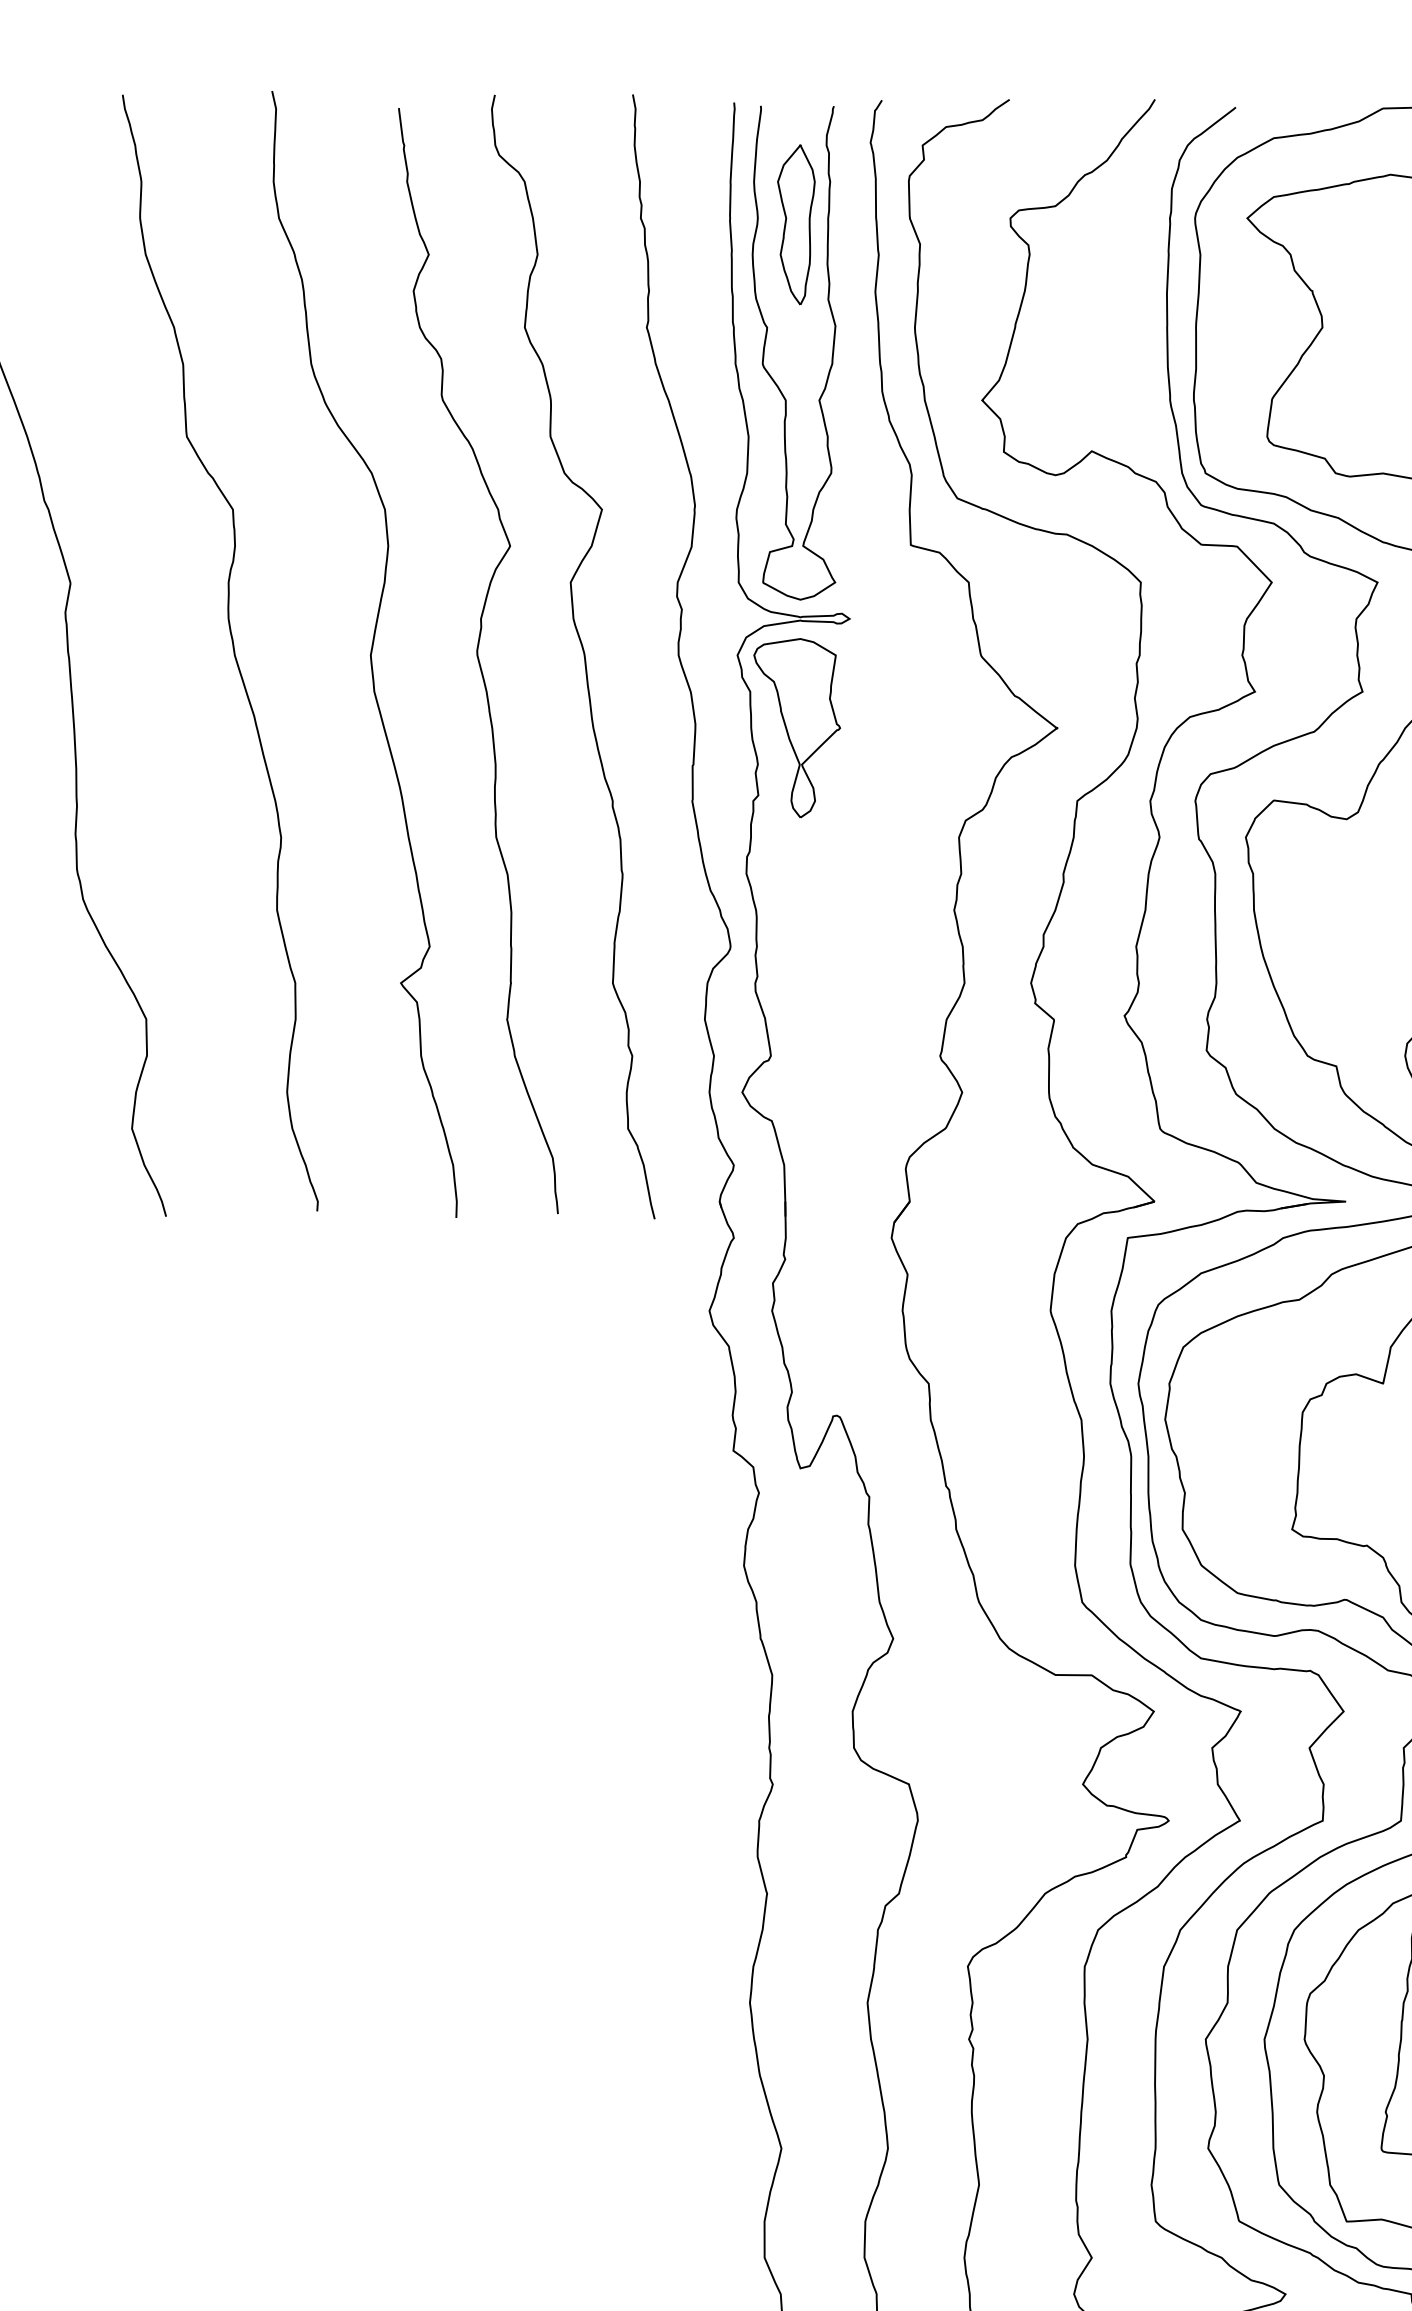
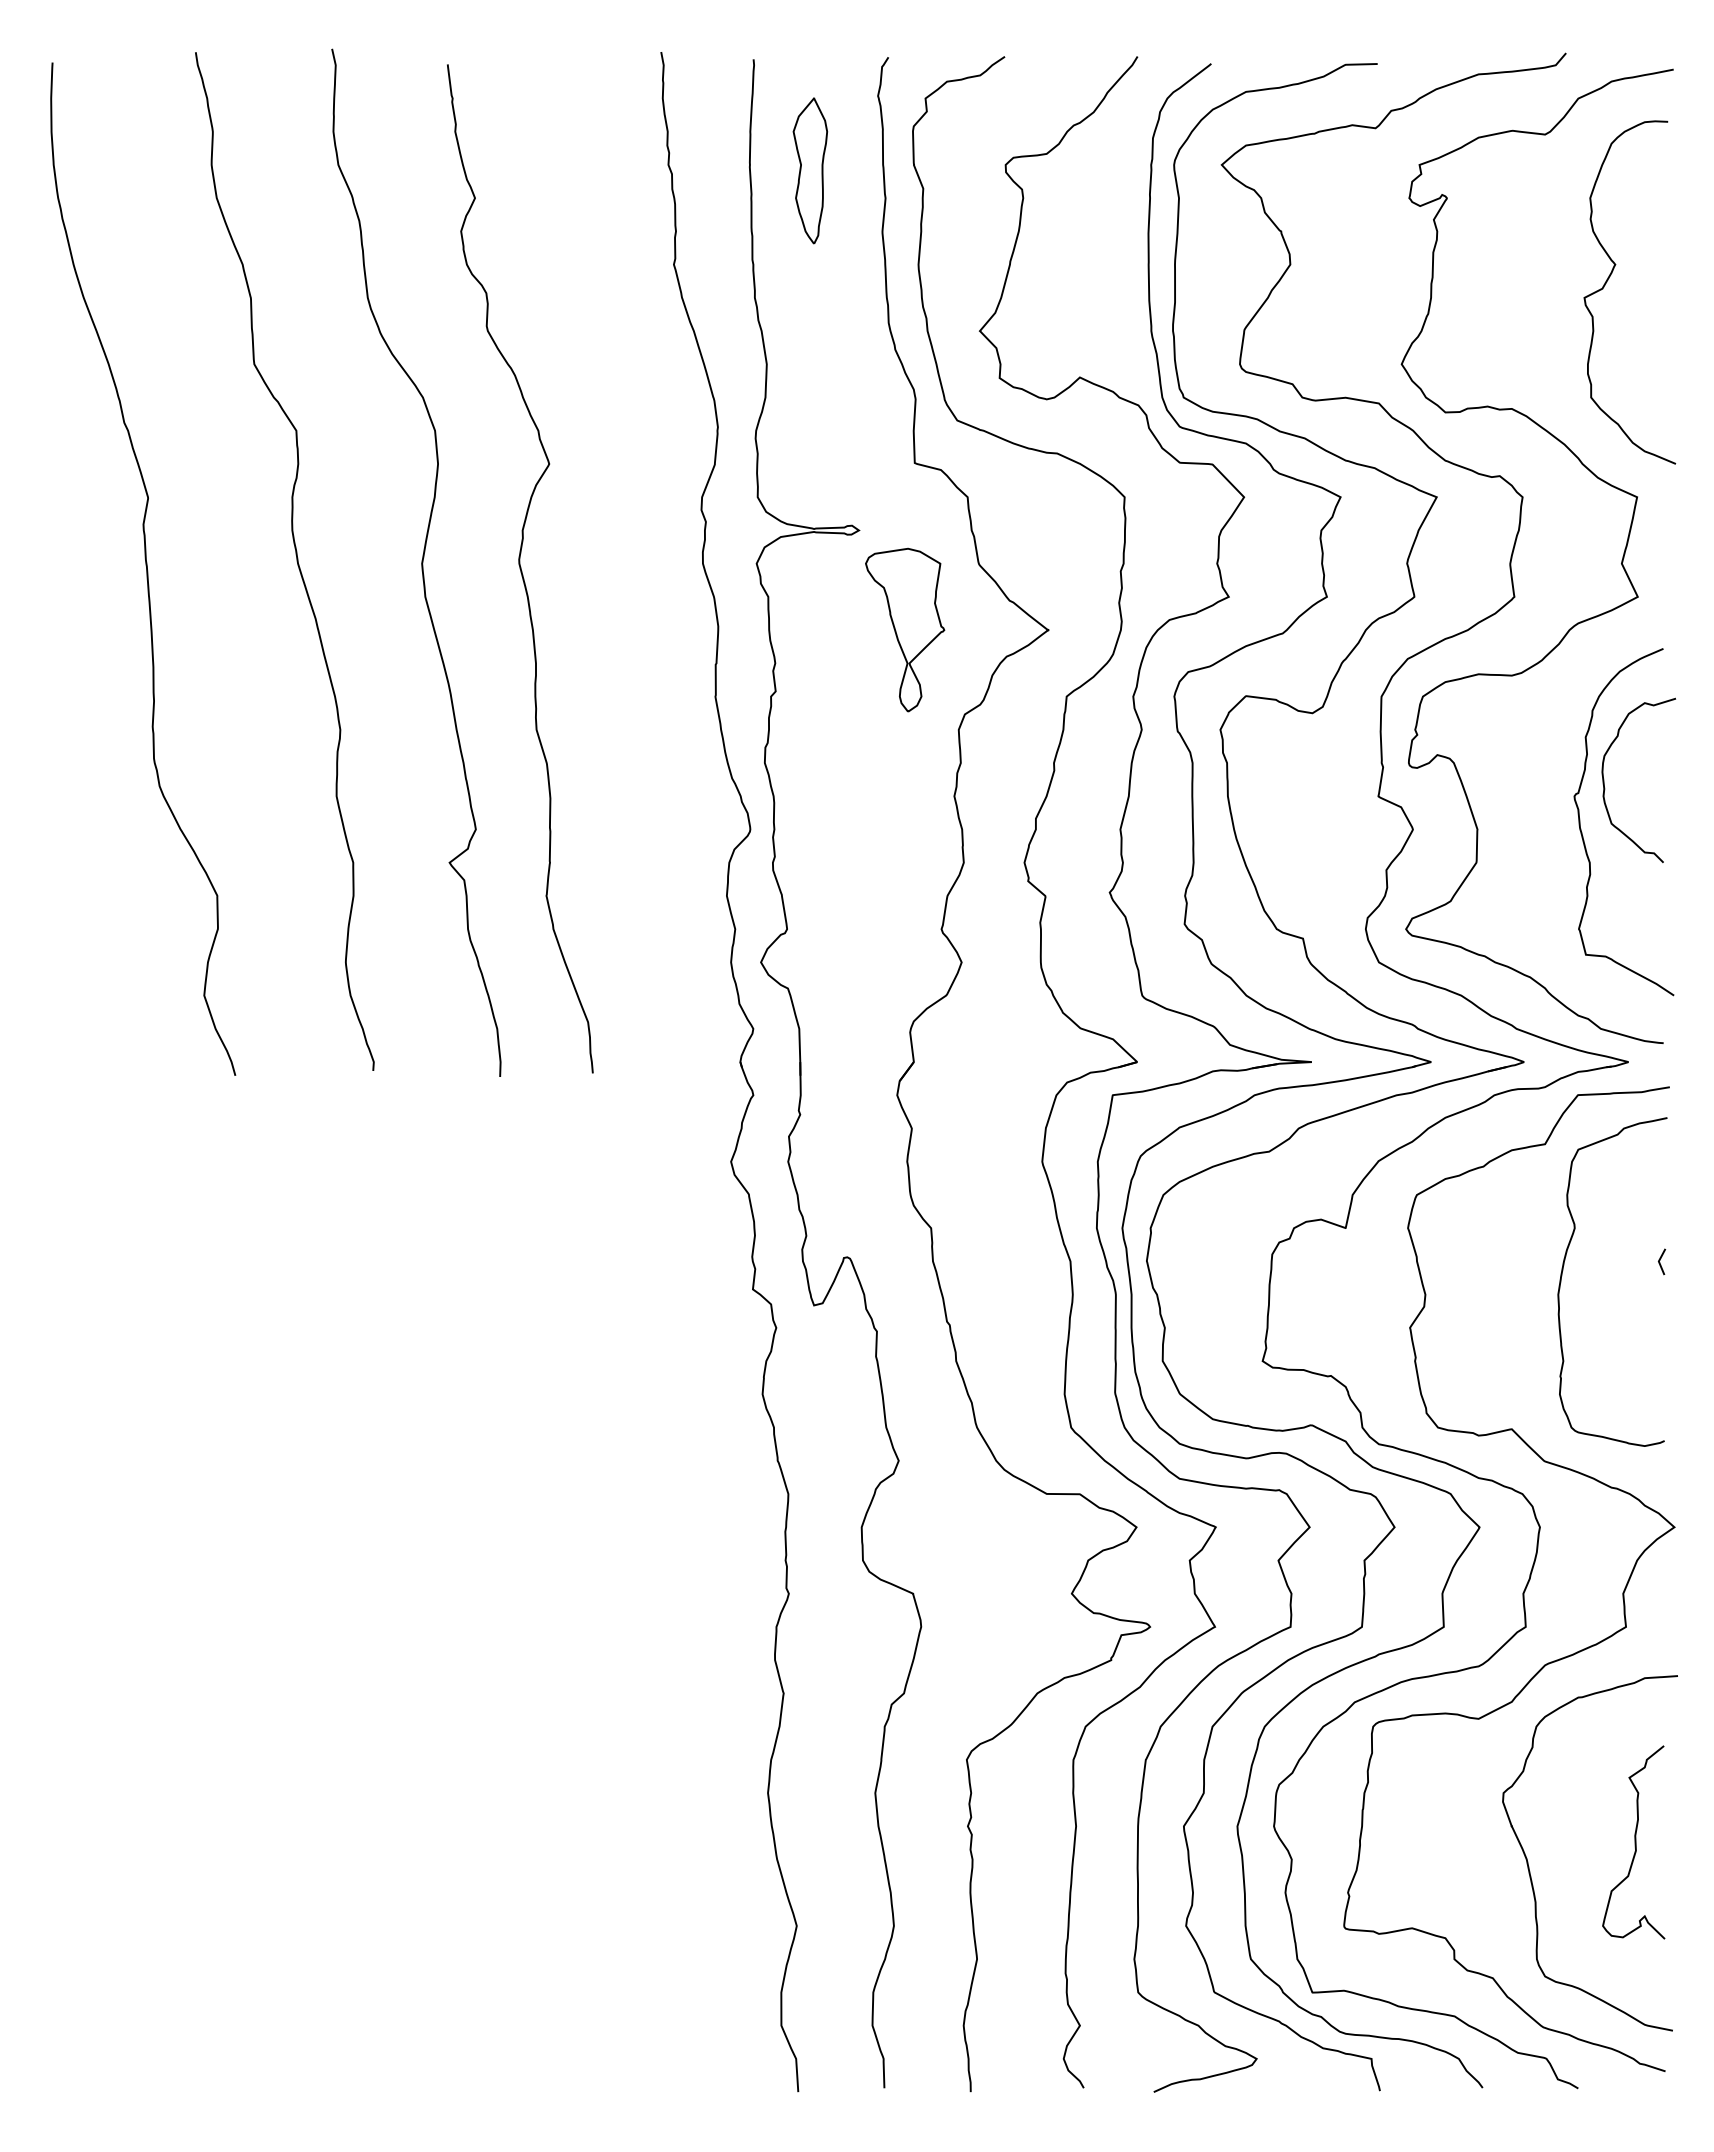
curve: (765, 346) -> (782, 281), removed
curve: (582, 652) -> (615, 561), removed
part: (797, 727) -> (905, 629), moved

